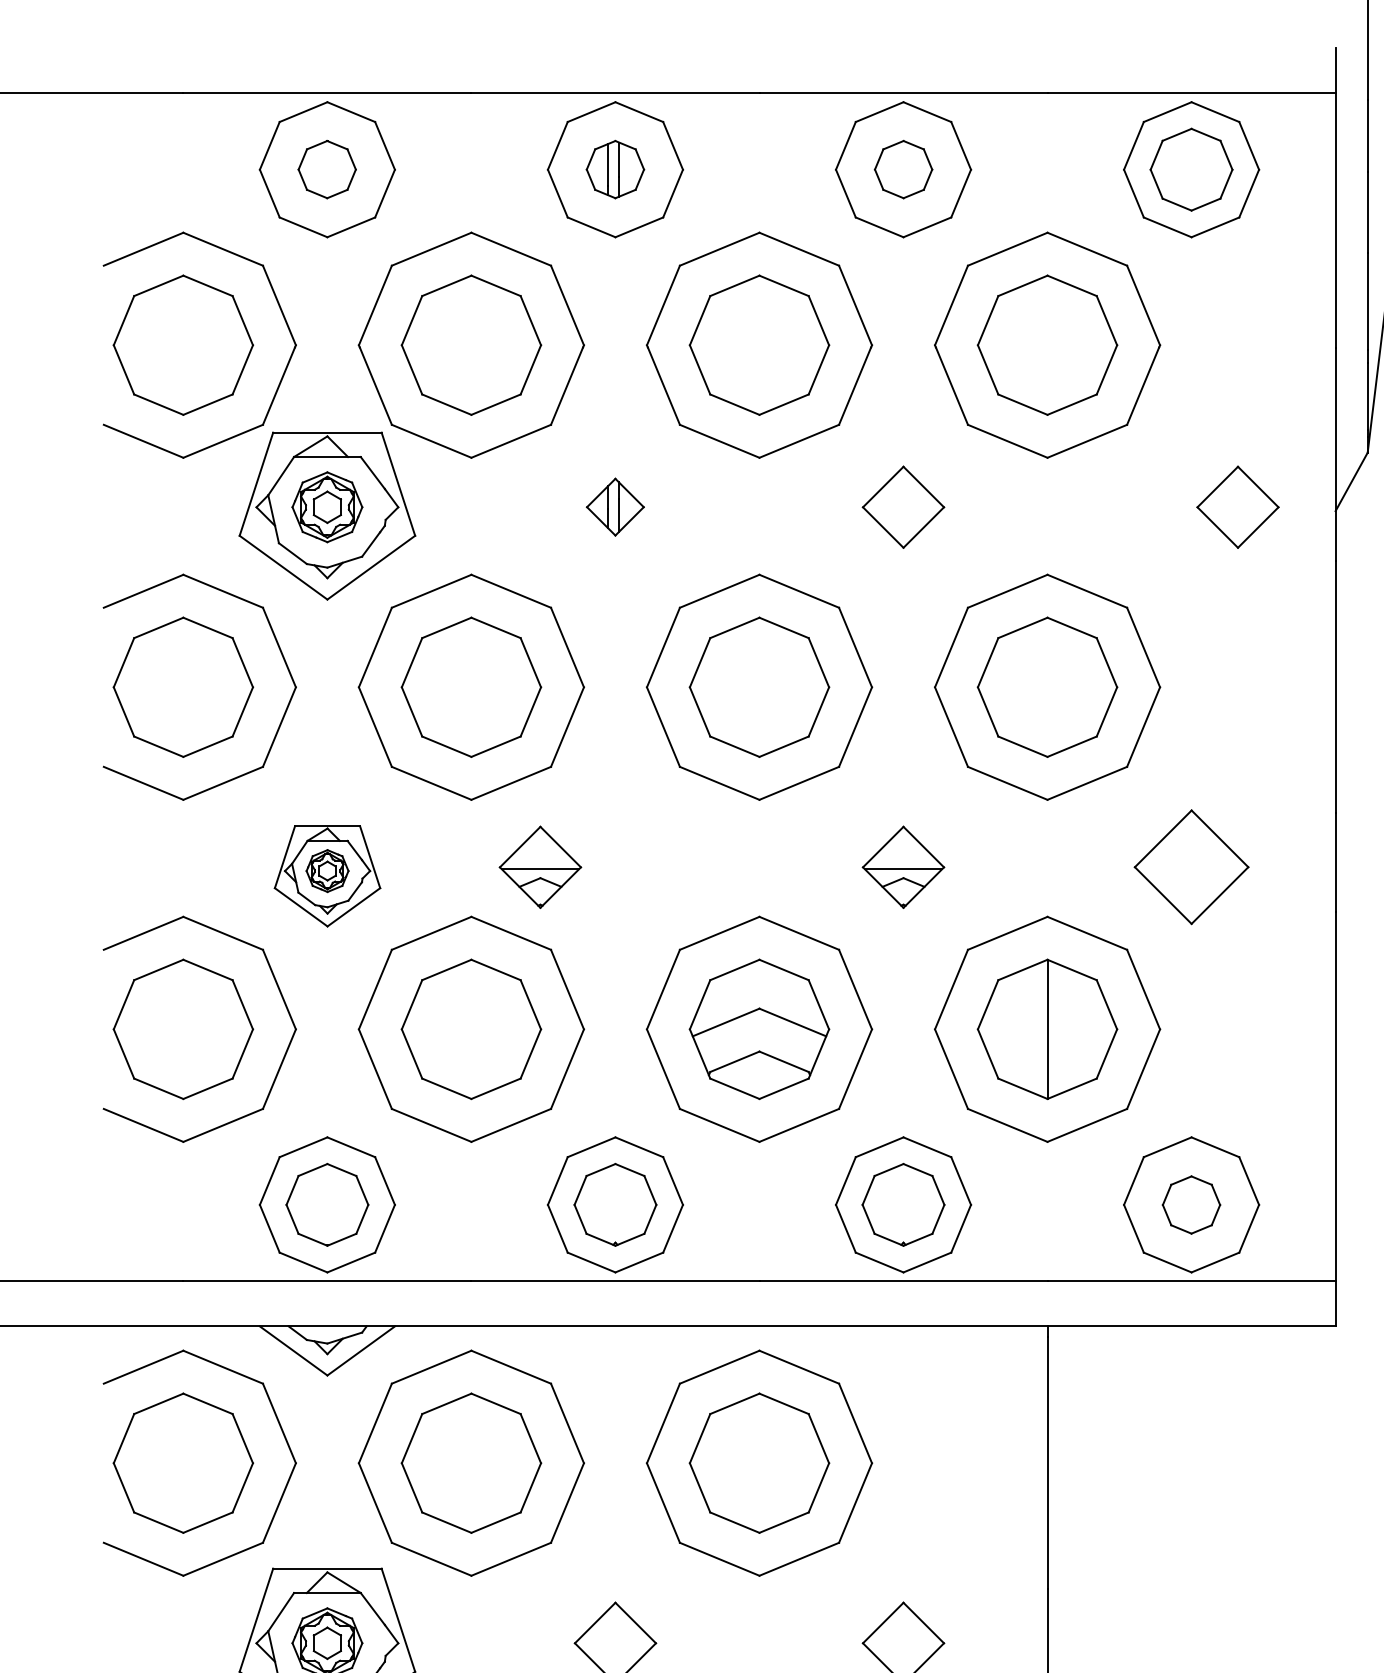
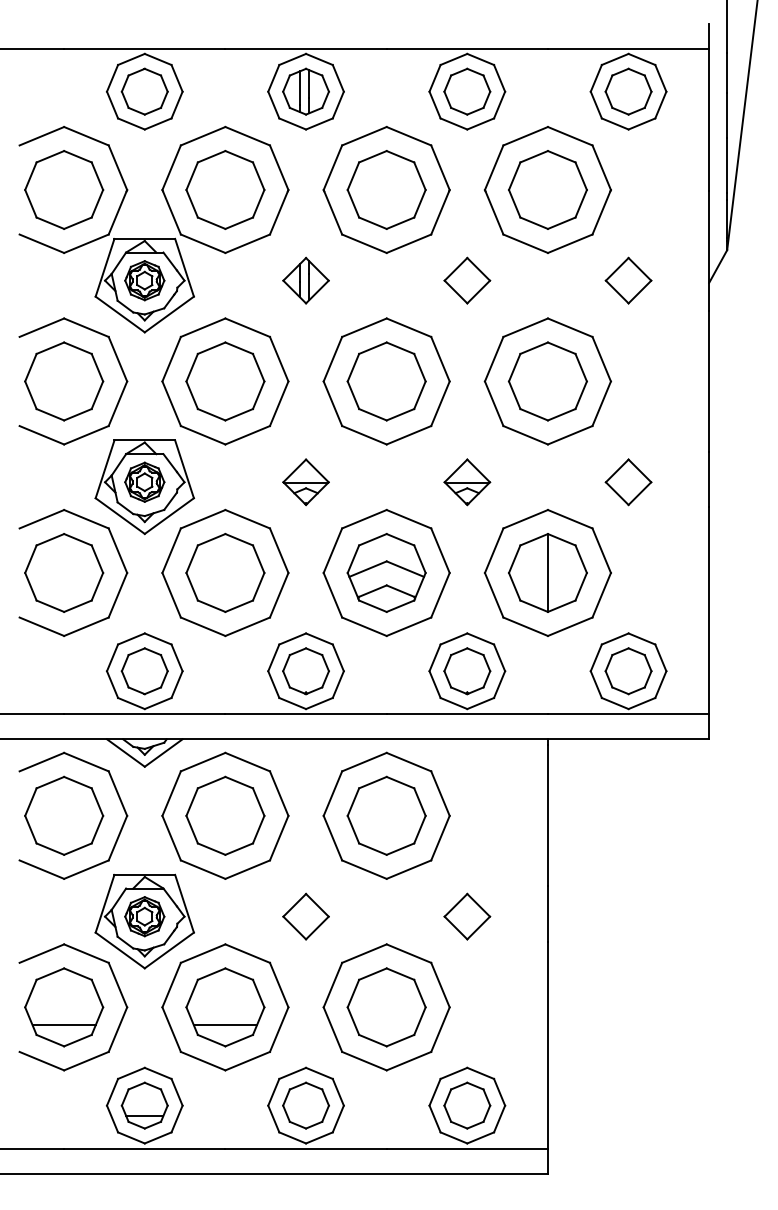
part: (326, 169) -> (144, 91), size x1.43
part: (614, 169) -> (305, 91), size x1.43
part: (903, 169) -> (467, 91), size x1.43
part: (614, 506) -> (305, 280), size x1.43
part: (1237, 506) -> (628, 280), moved
part: (539, 867) -> (305, 482), moved
part: (1191, 867) -> (628, 482), size x0.71
part: (326, 876) -> (144, 487), size x1.67
part: (1191, 1205) -> (628, 671), size x1.43

